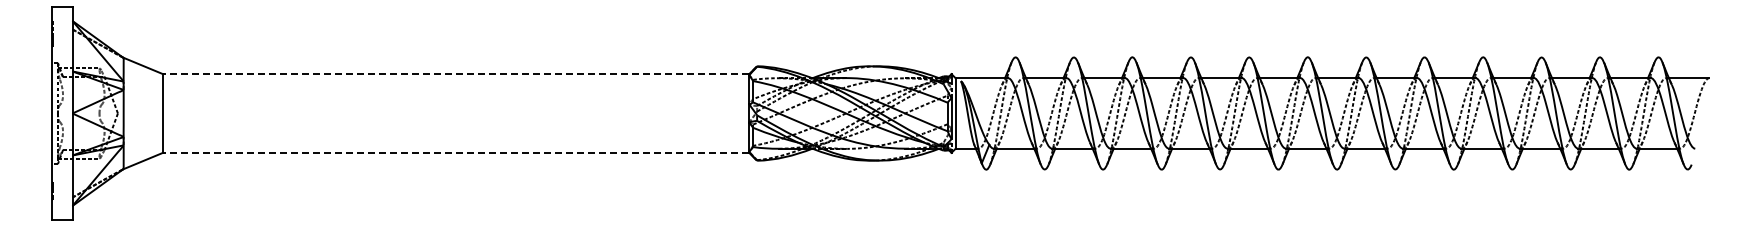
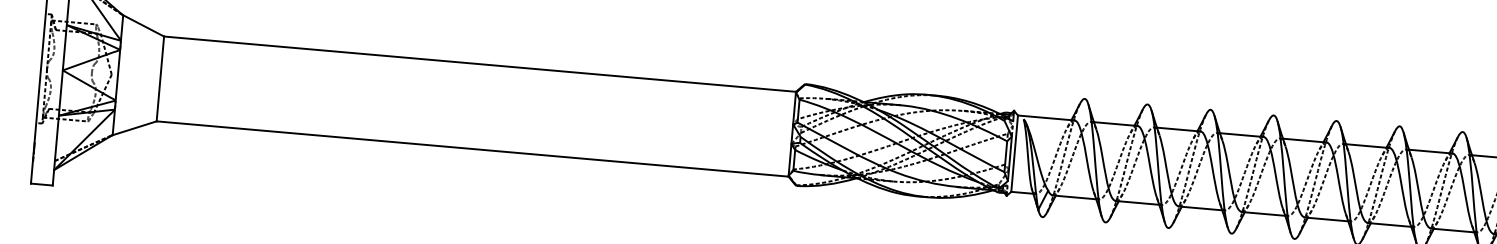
line: (455, 74) -> (479, 64), dashed -> solid
line: (455, 152) -> (471, 148), dashed -> solid

